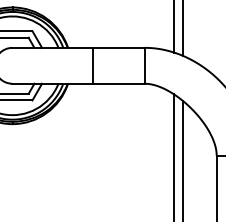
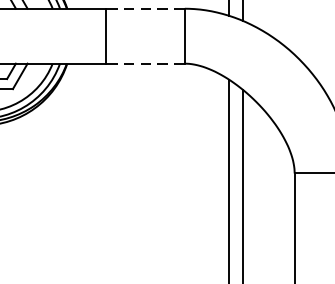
line: (119, 47) -> (146, 8), solid -> dashed
line: (119, 83) -> (146, 63), solid -> dashed

